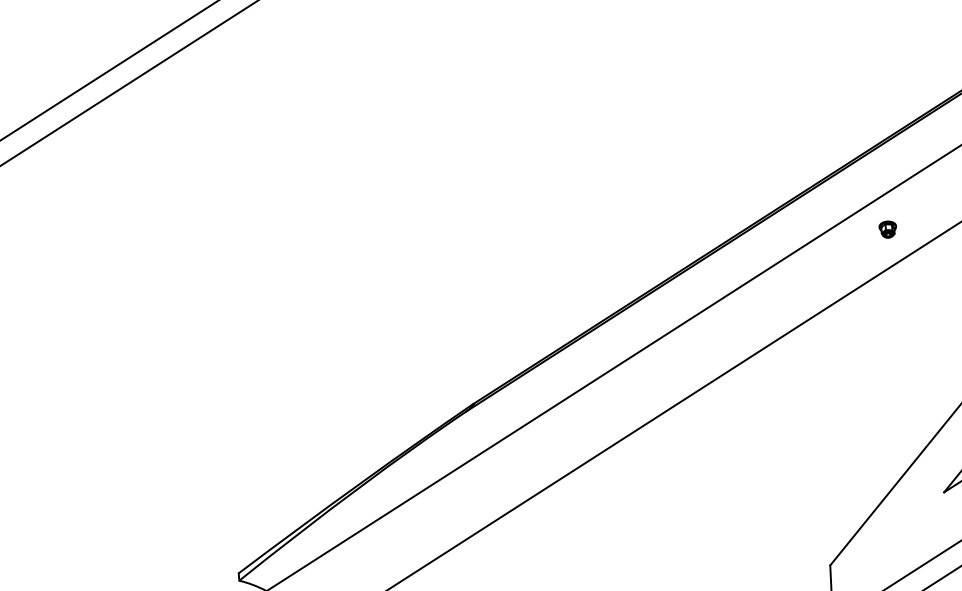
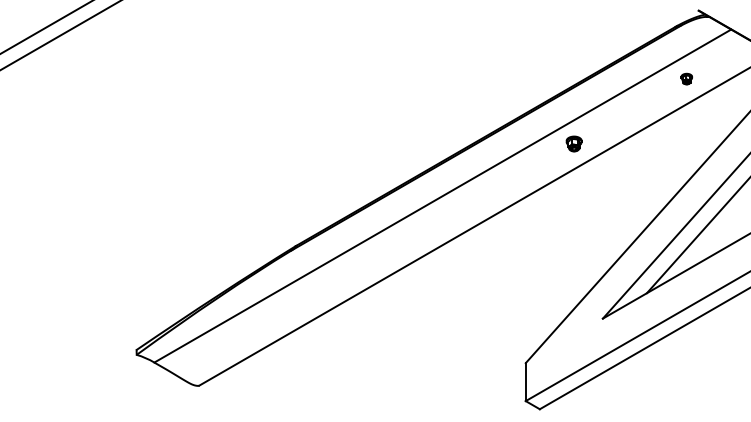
part: (887, 230) -> (573, 144), size x1.4

